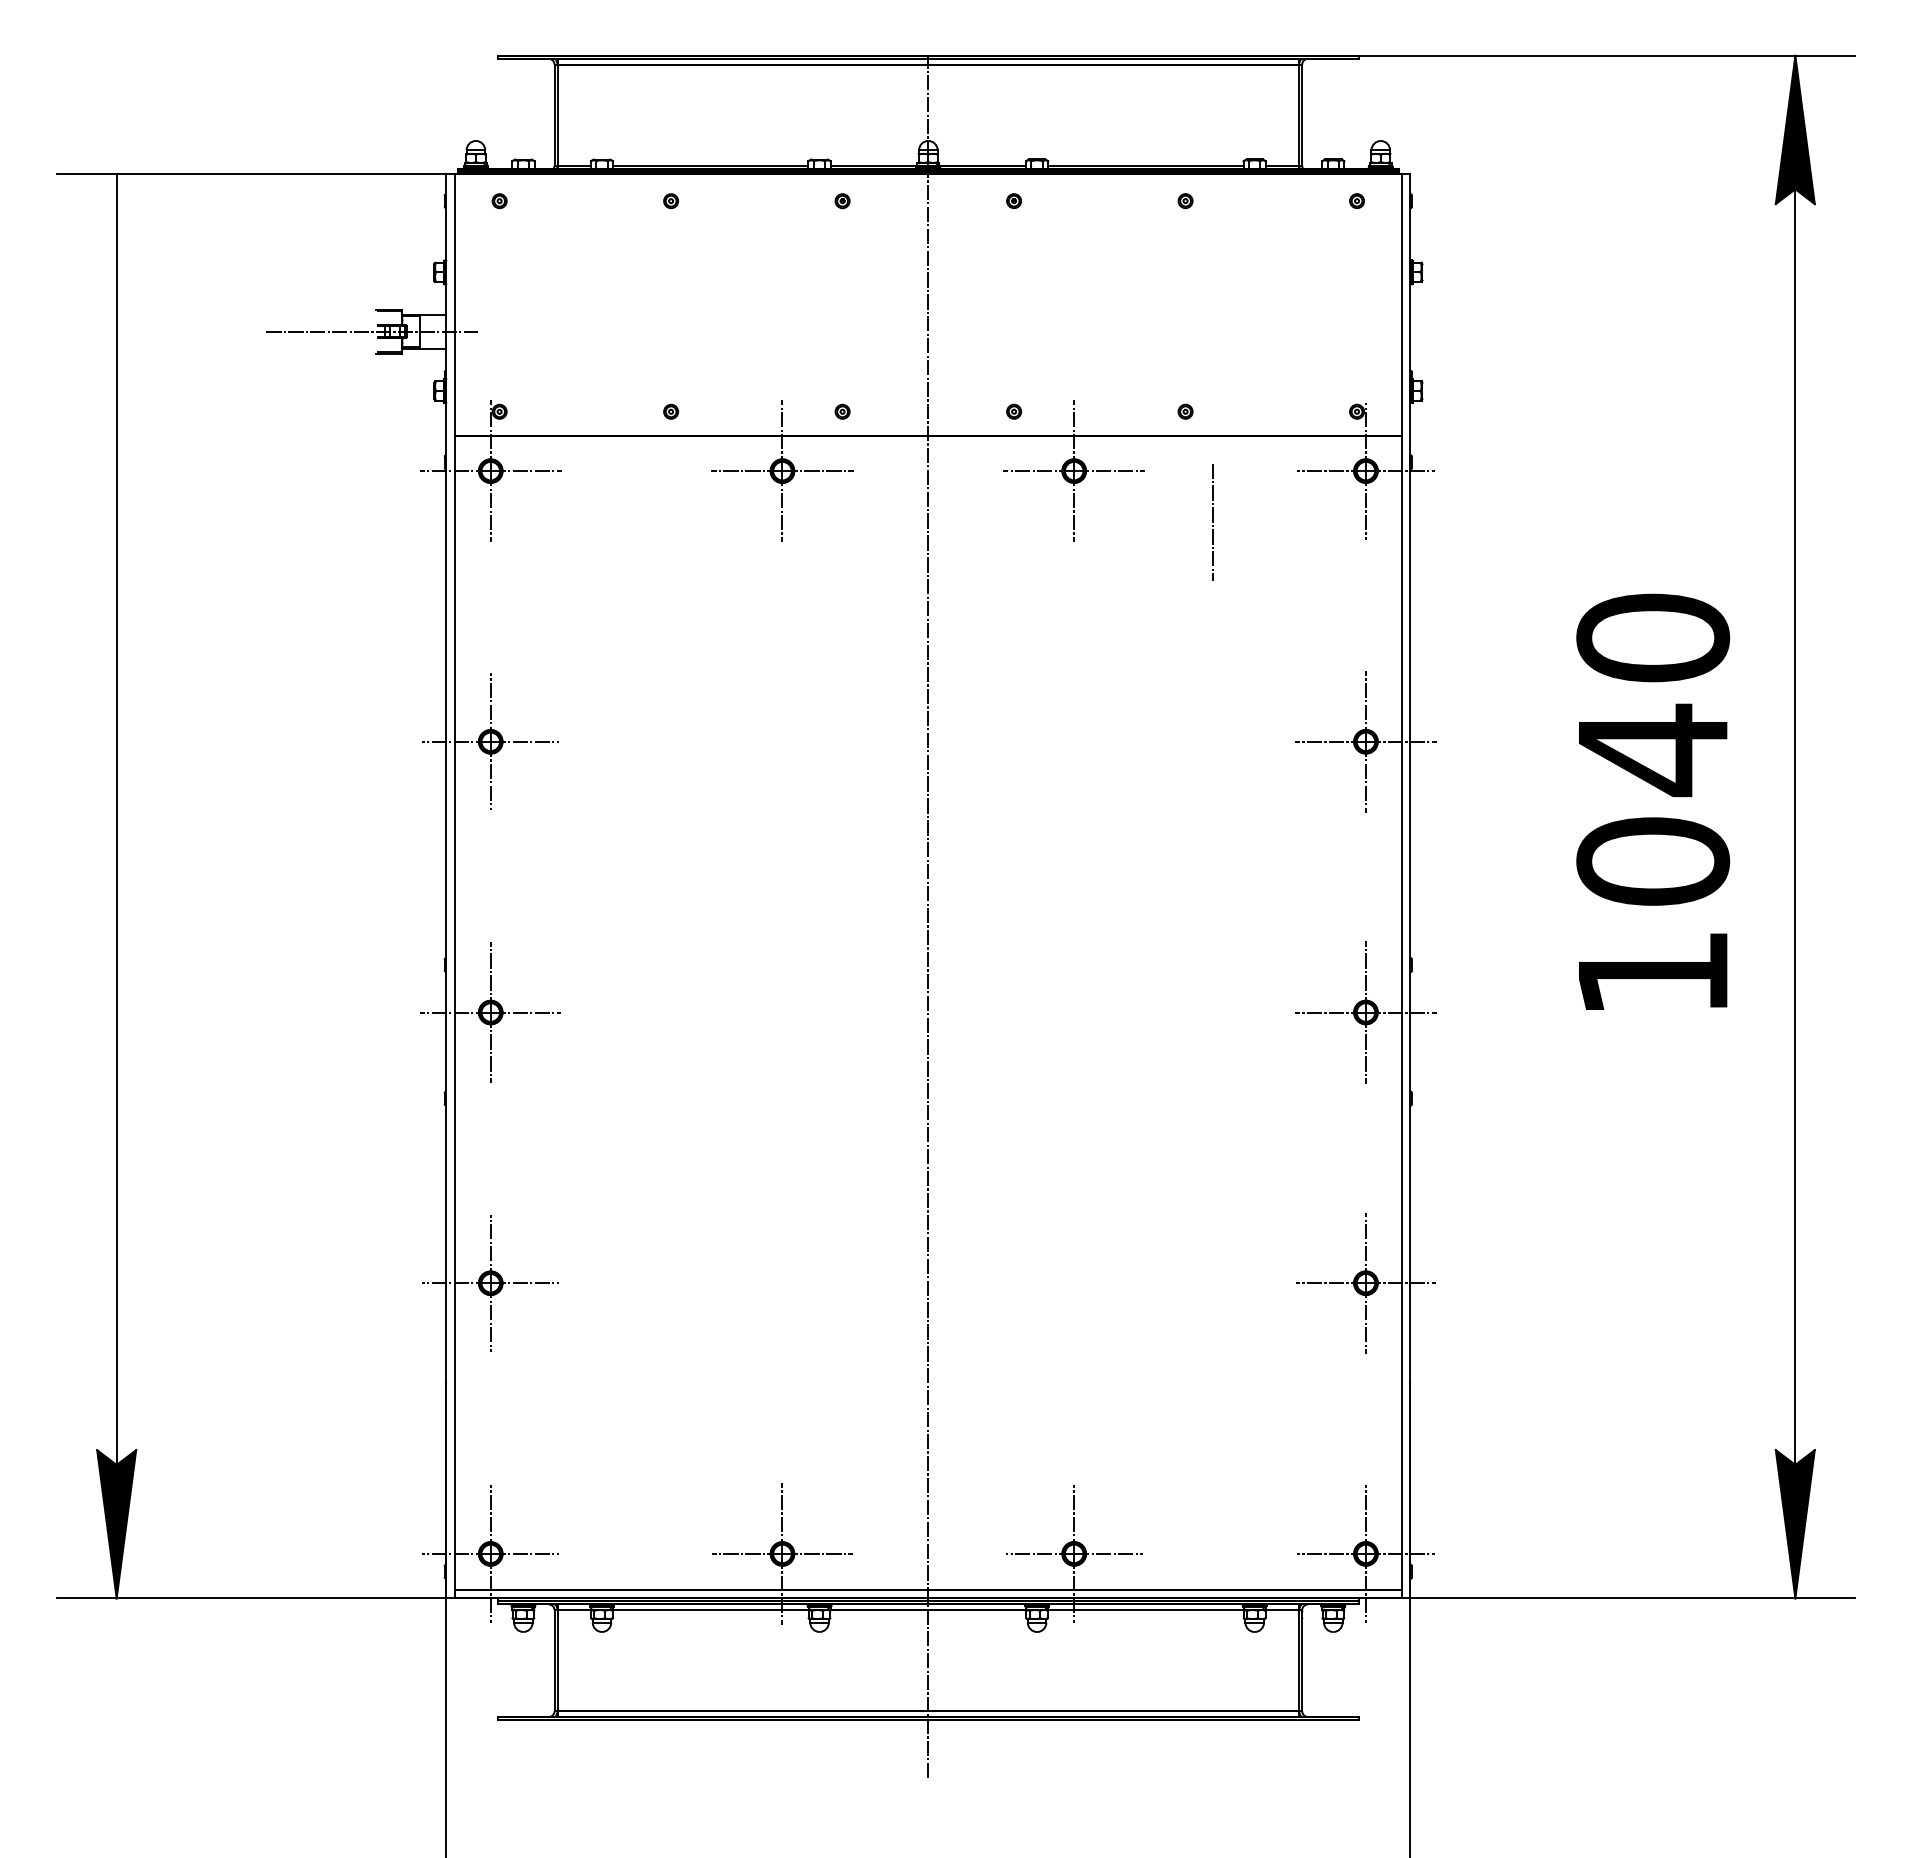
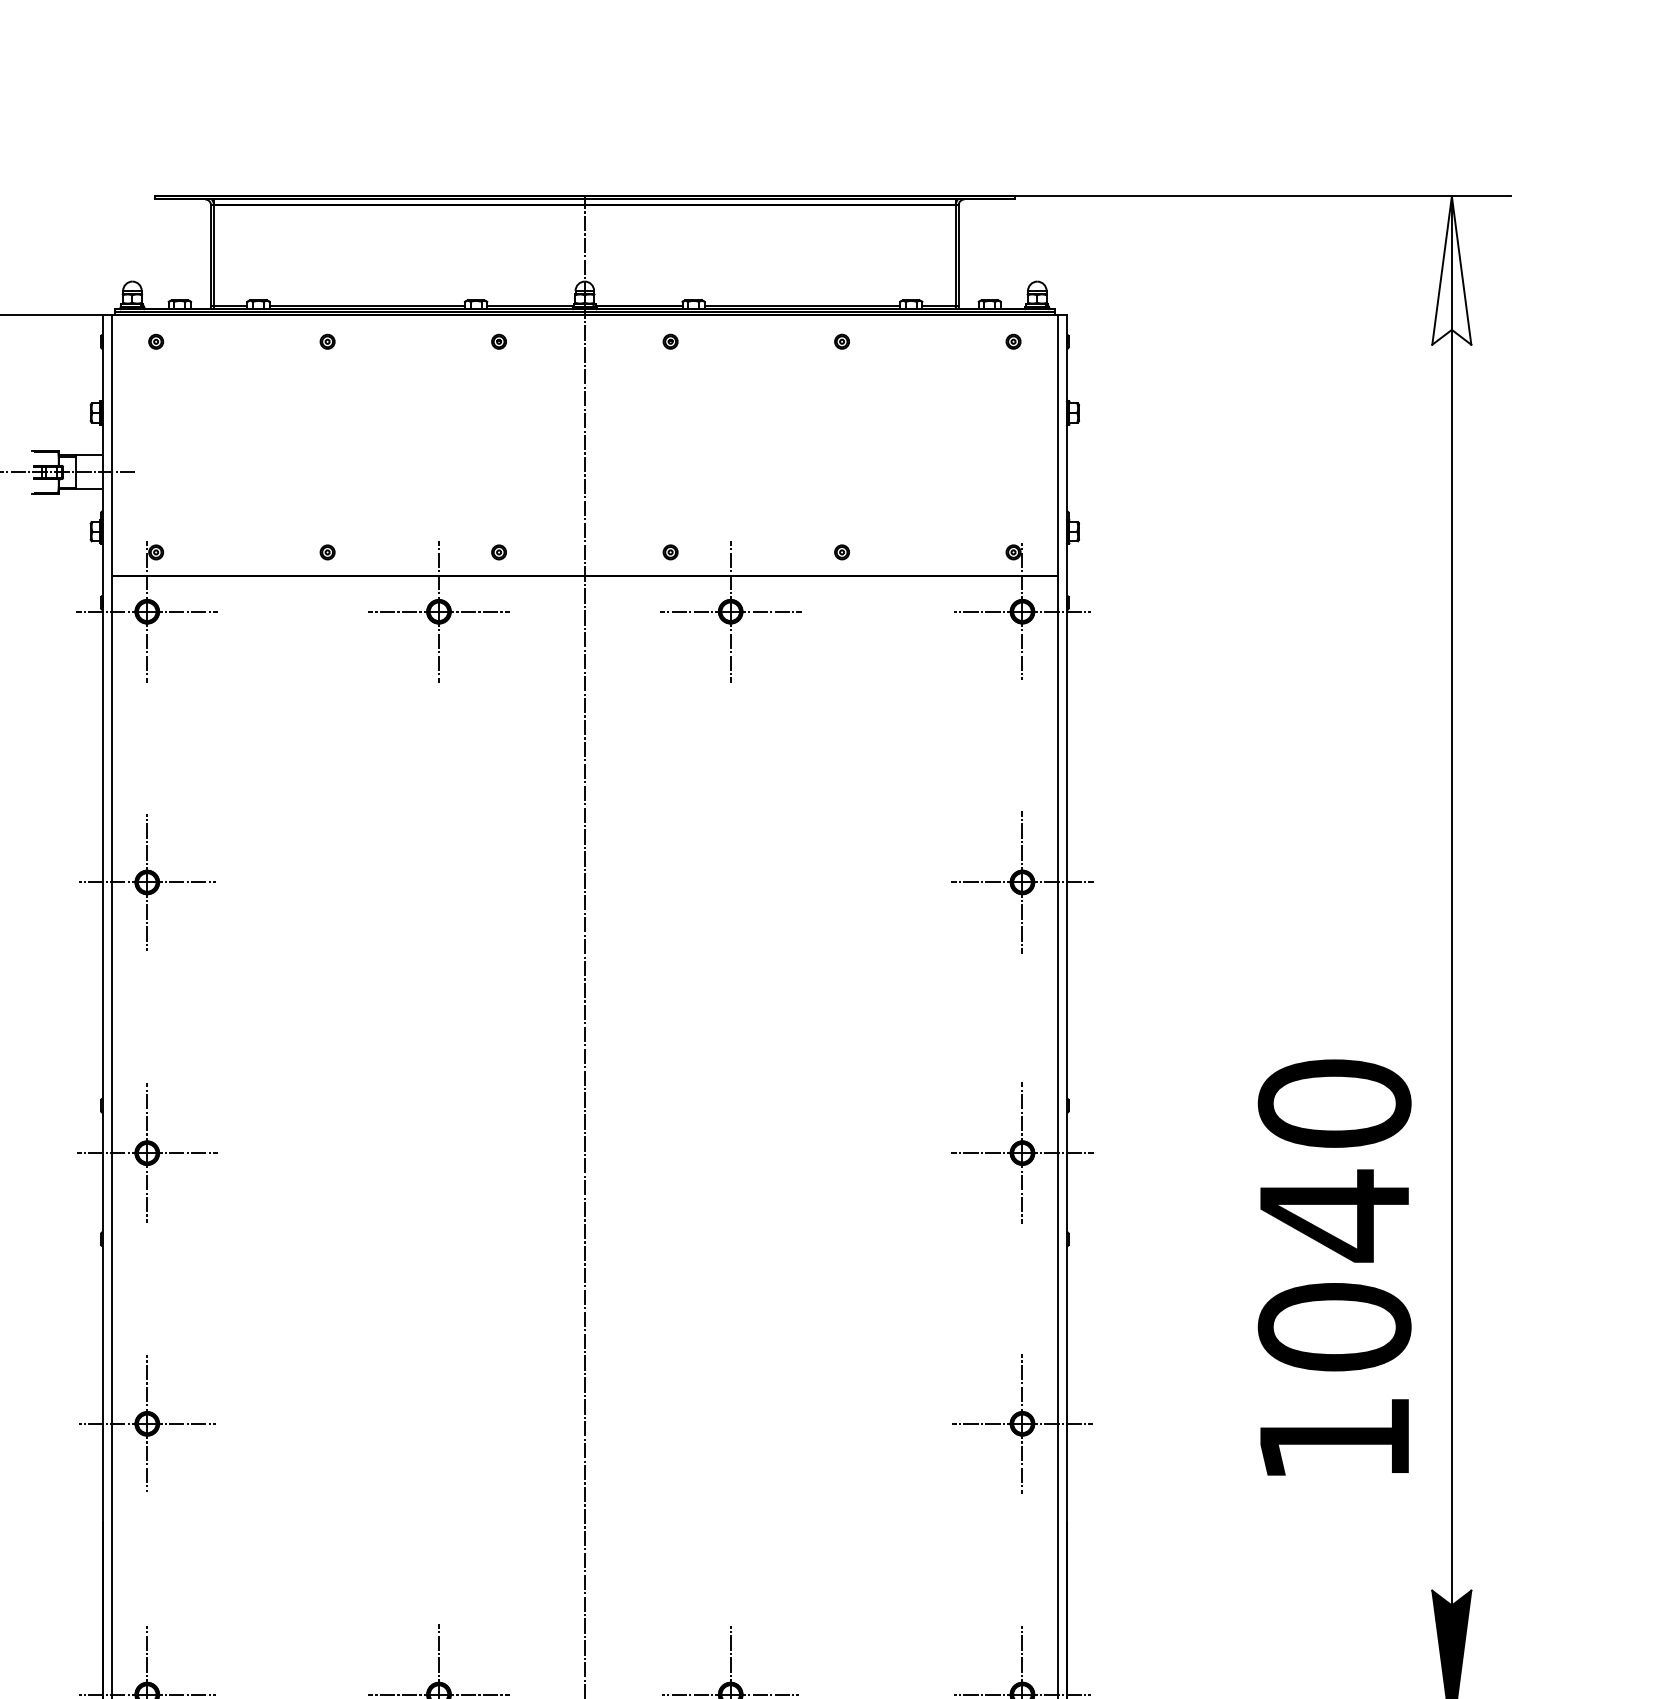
fill: (1794, 129) -> (1451, 270), removed
line: (1212, 522) -> (869, 663), removed
text: (1653, 801) -> (1335, 1267), moved

